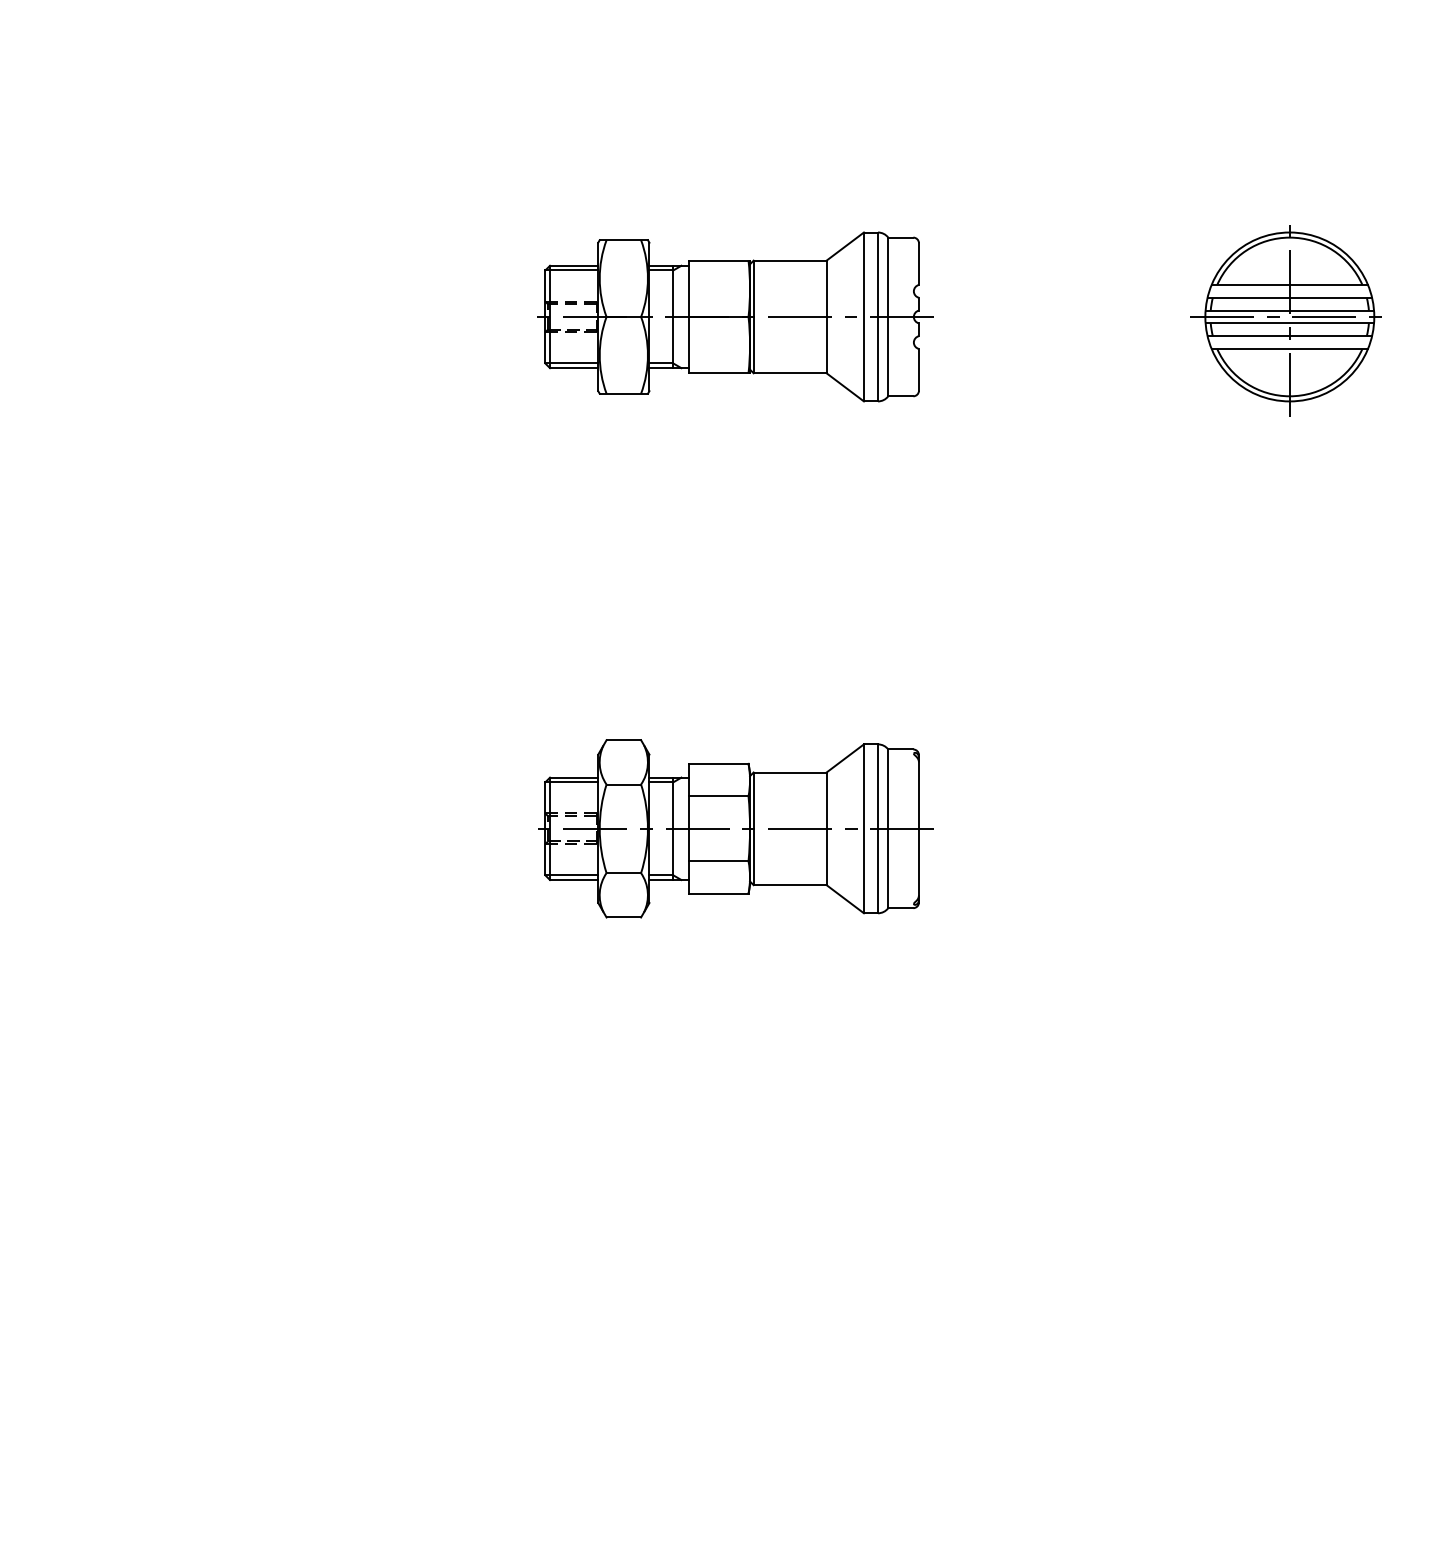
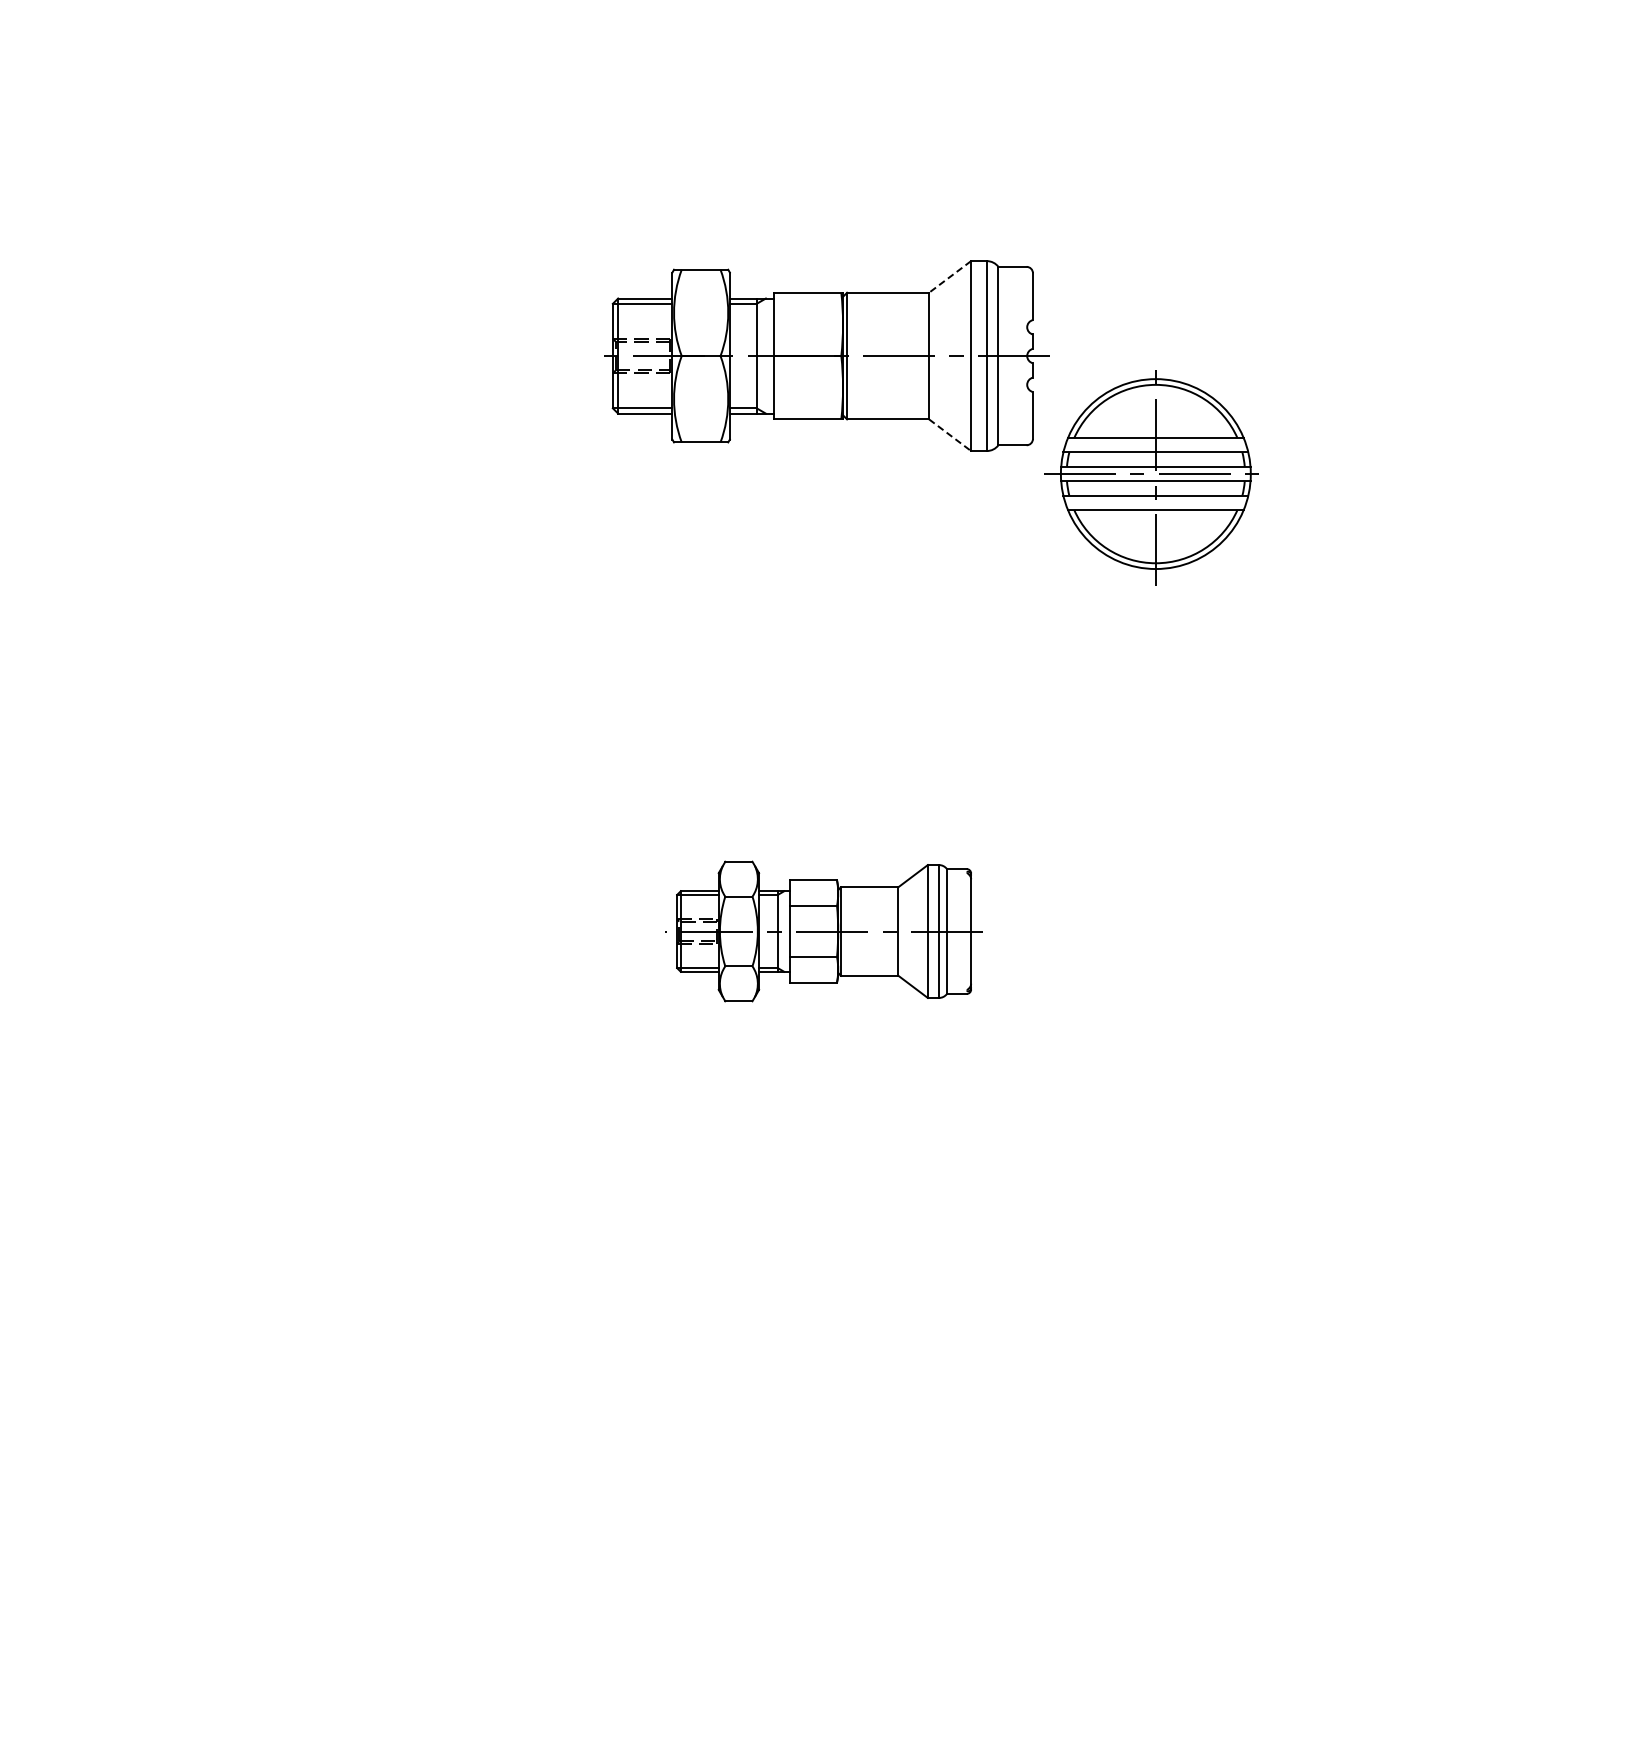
line: (844, 247) -> (949, 277), solid -> dashed
part: (1285, 320) -> (1151, 477), moved
line: (845, 387) -> (950, 435), solid -> dashed
part: (735, 828) -> (826, 931), size x0.7

